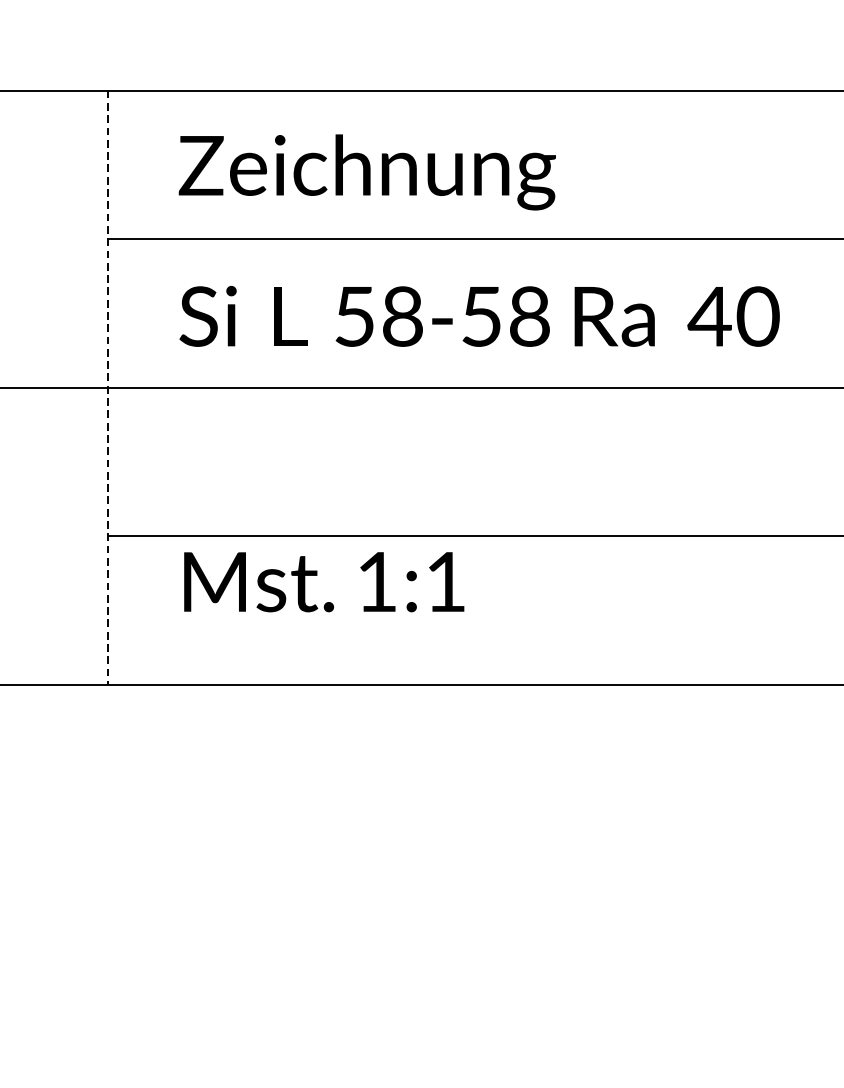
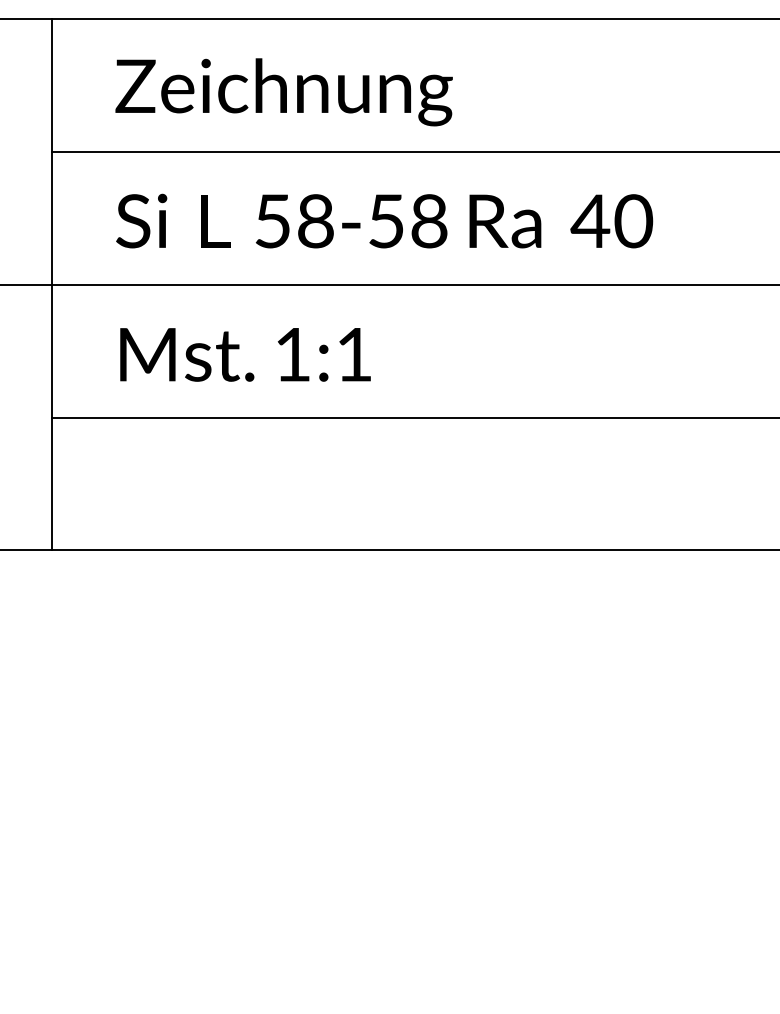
line: (108, 387) -> (52, 284), dashed -> solid
text: (324, 581) -> (245, 354), moved

